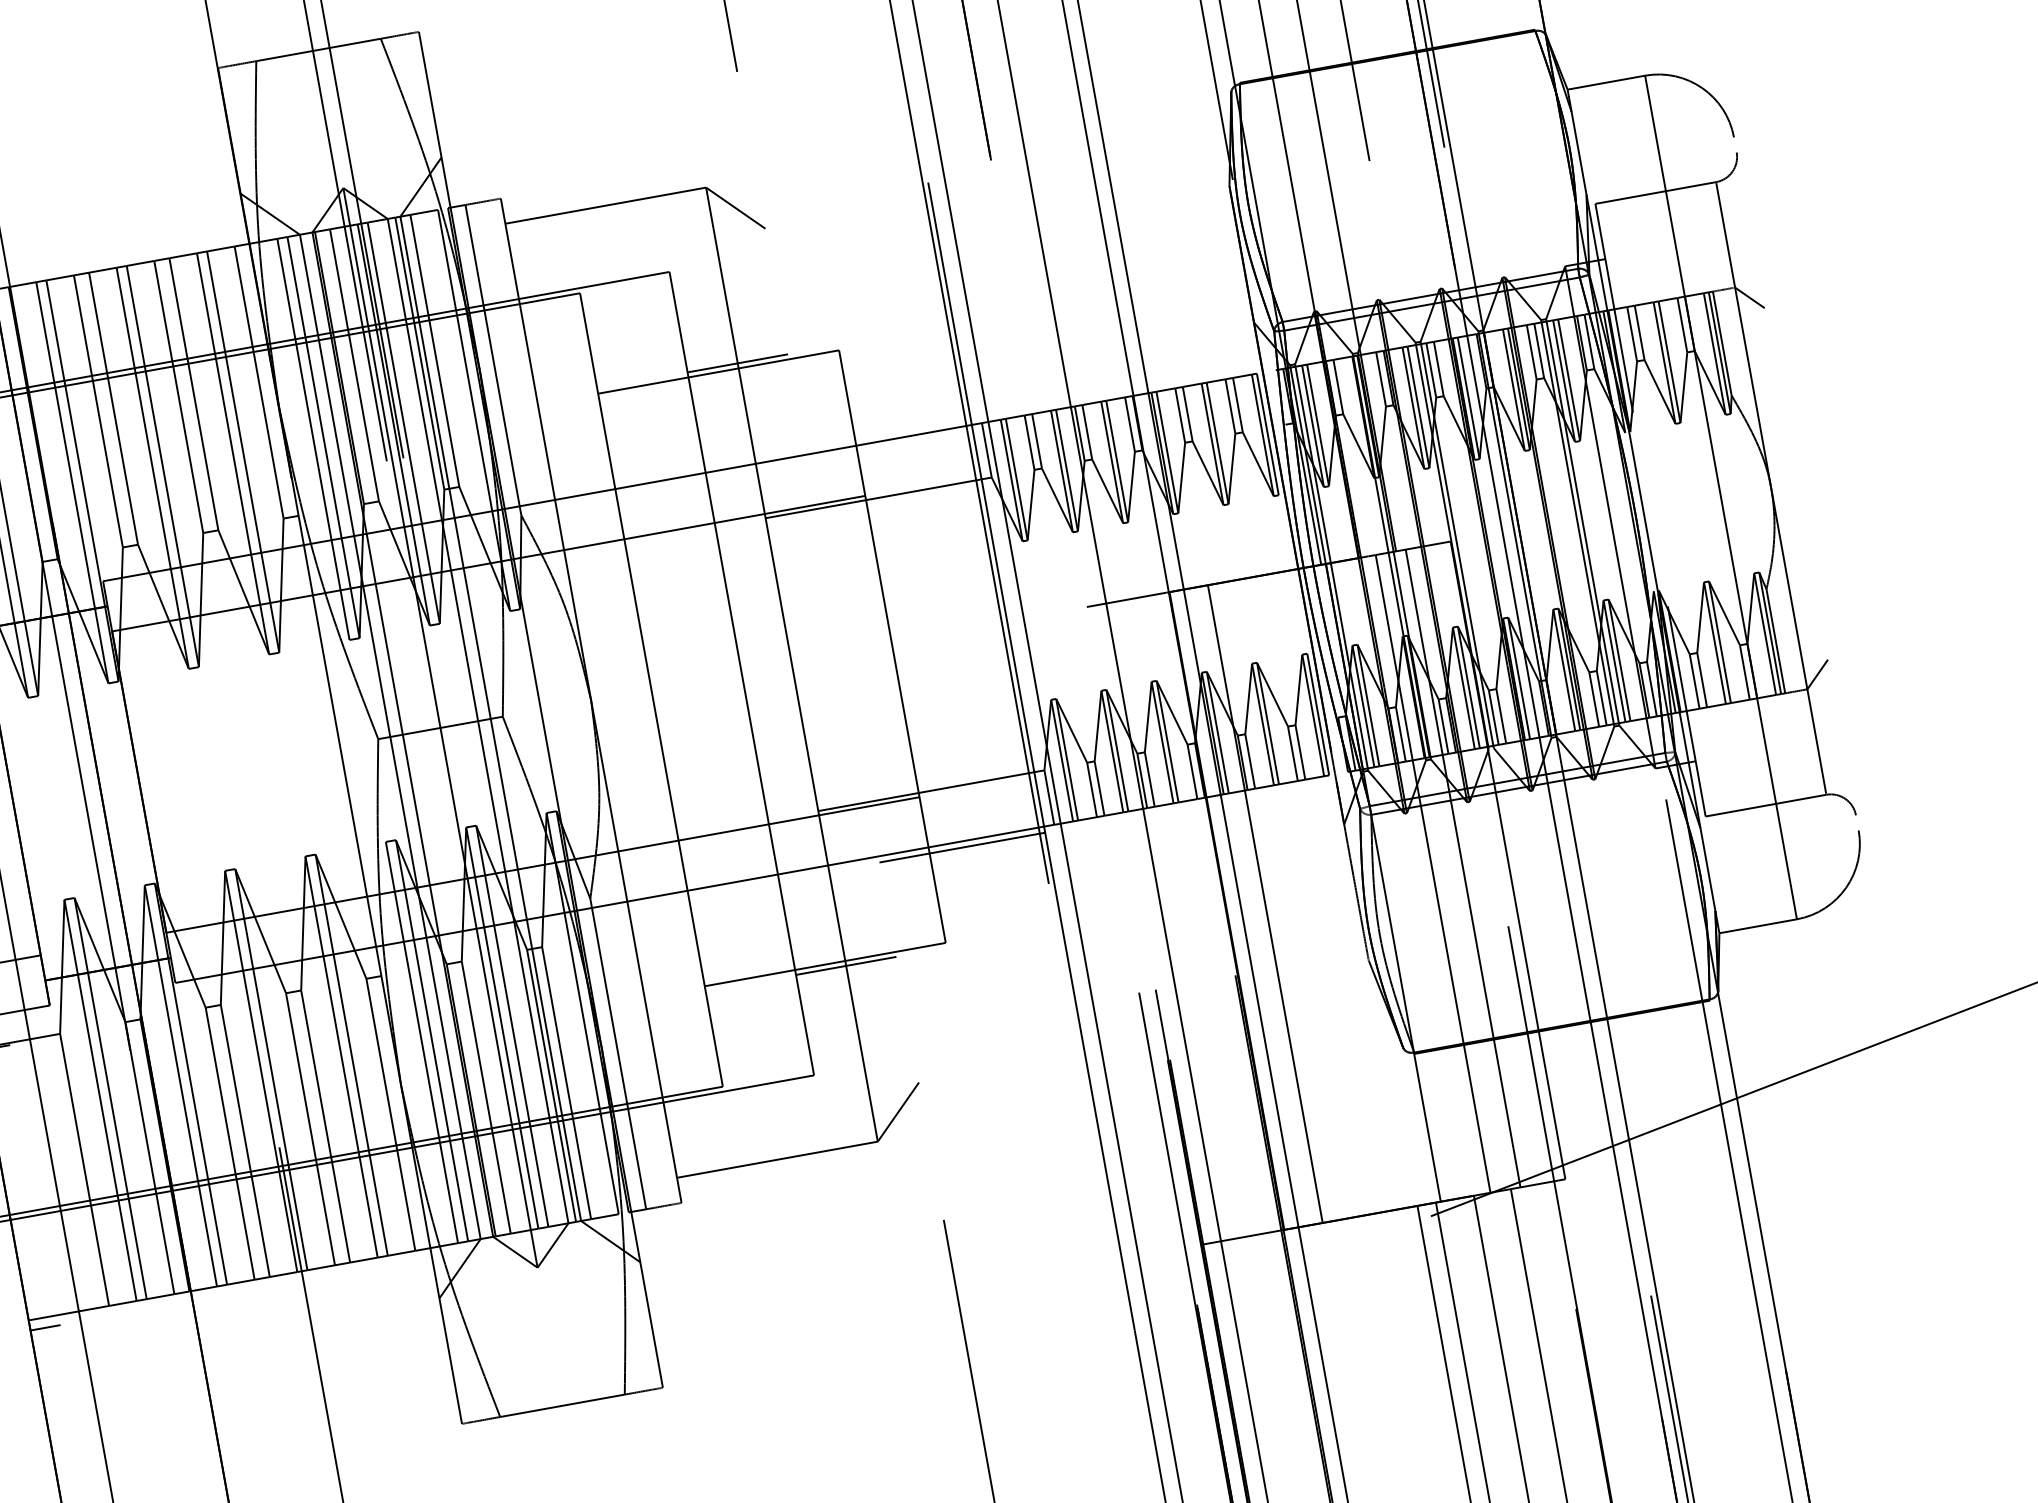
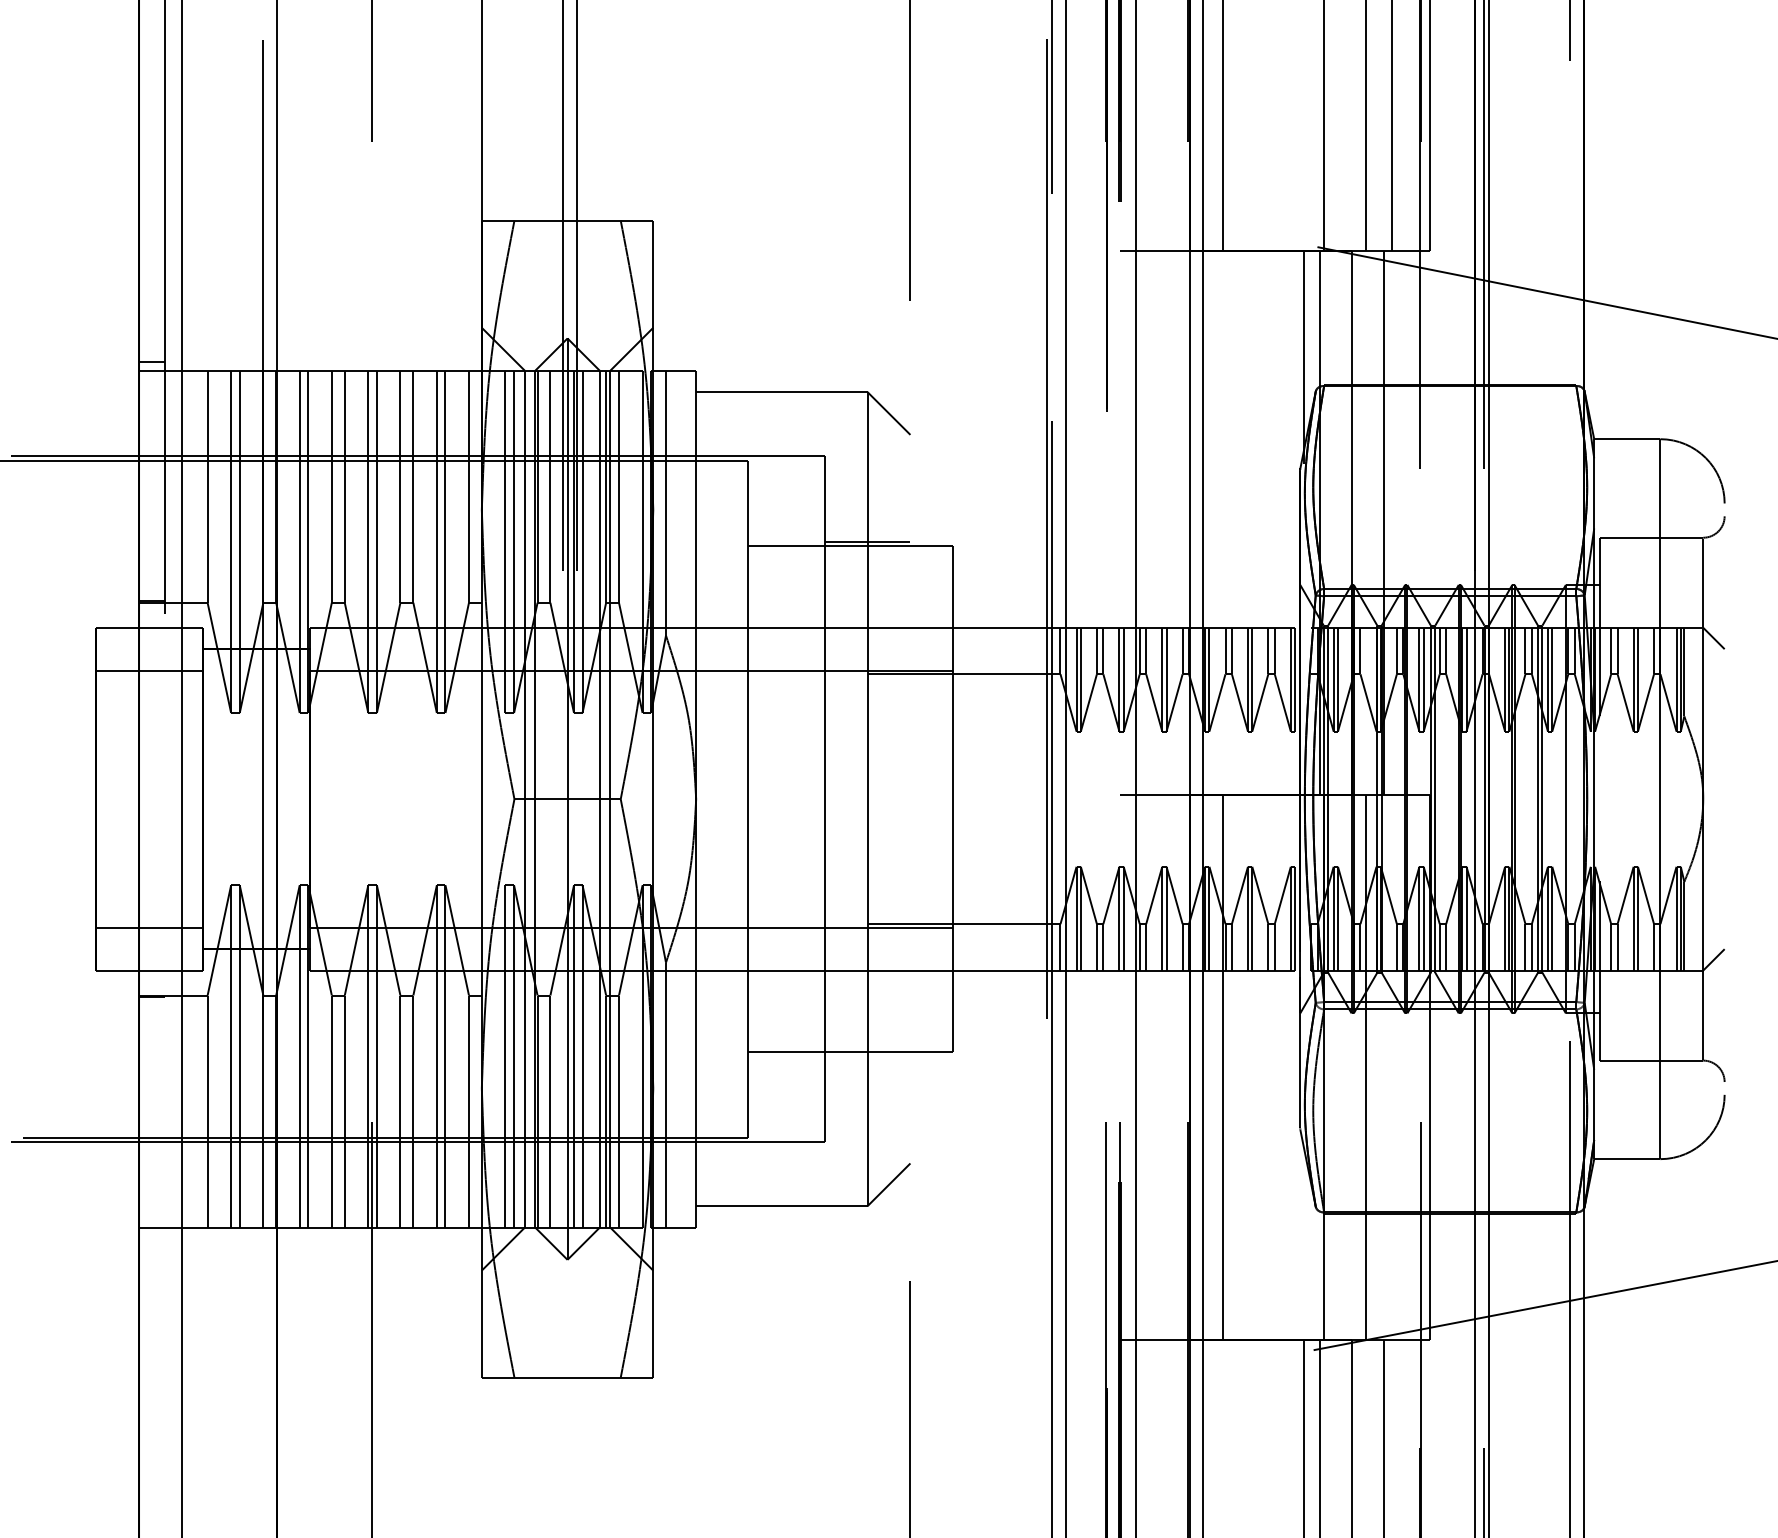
line: (961, 847) -> (980, 975), removed
line: (1462, 868) -> (1391, 1067), removed
line: (846, 966) -> (867, 1056), removed
line: (45, 1328) -> (151, 1236), removed

